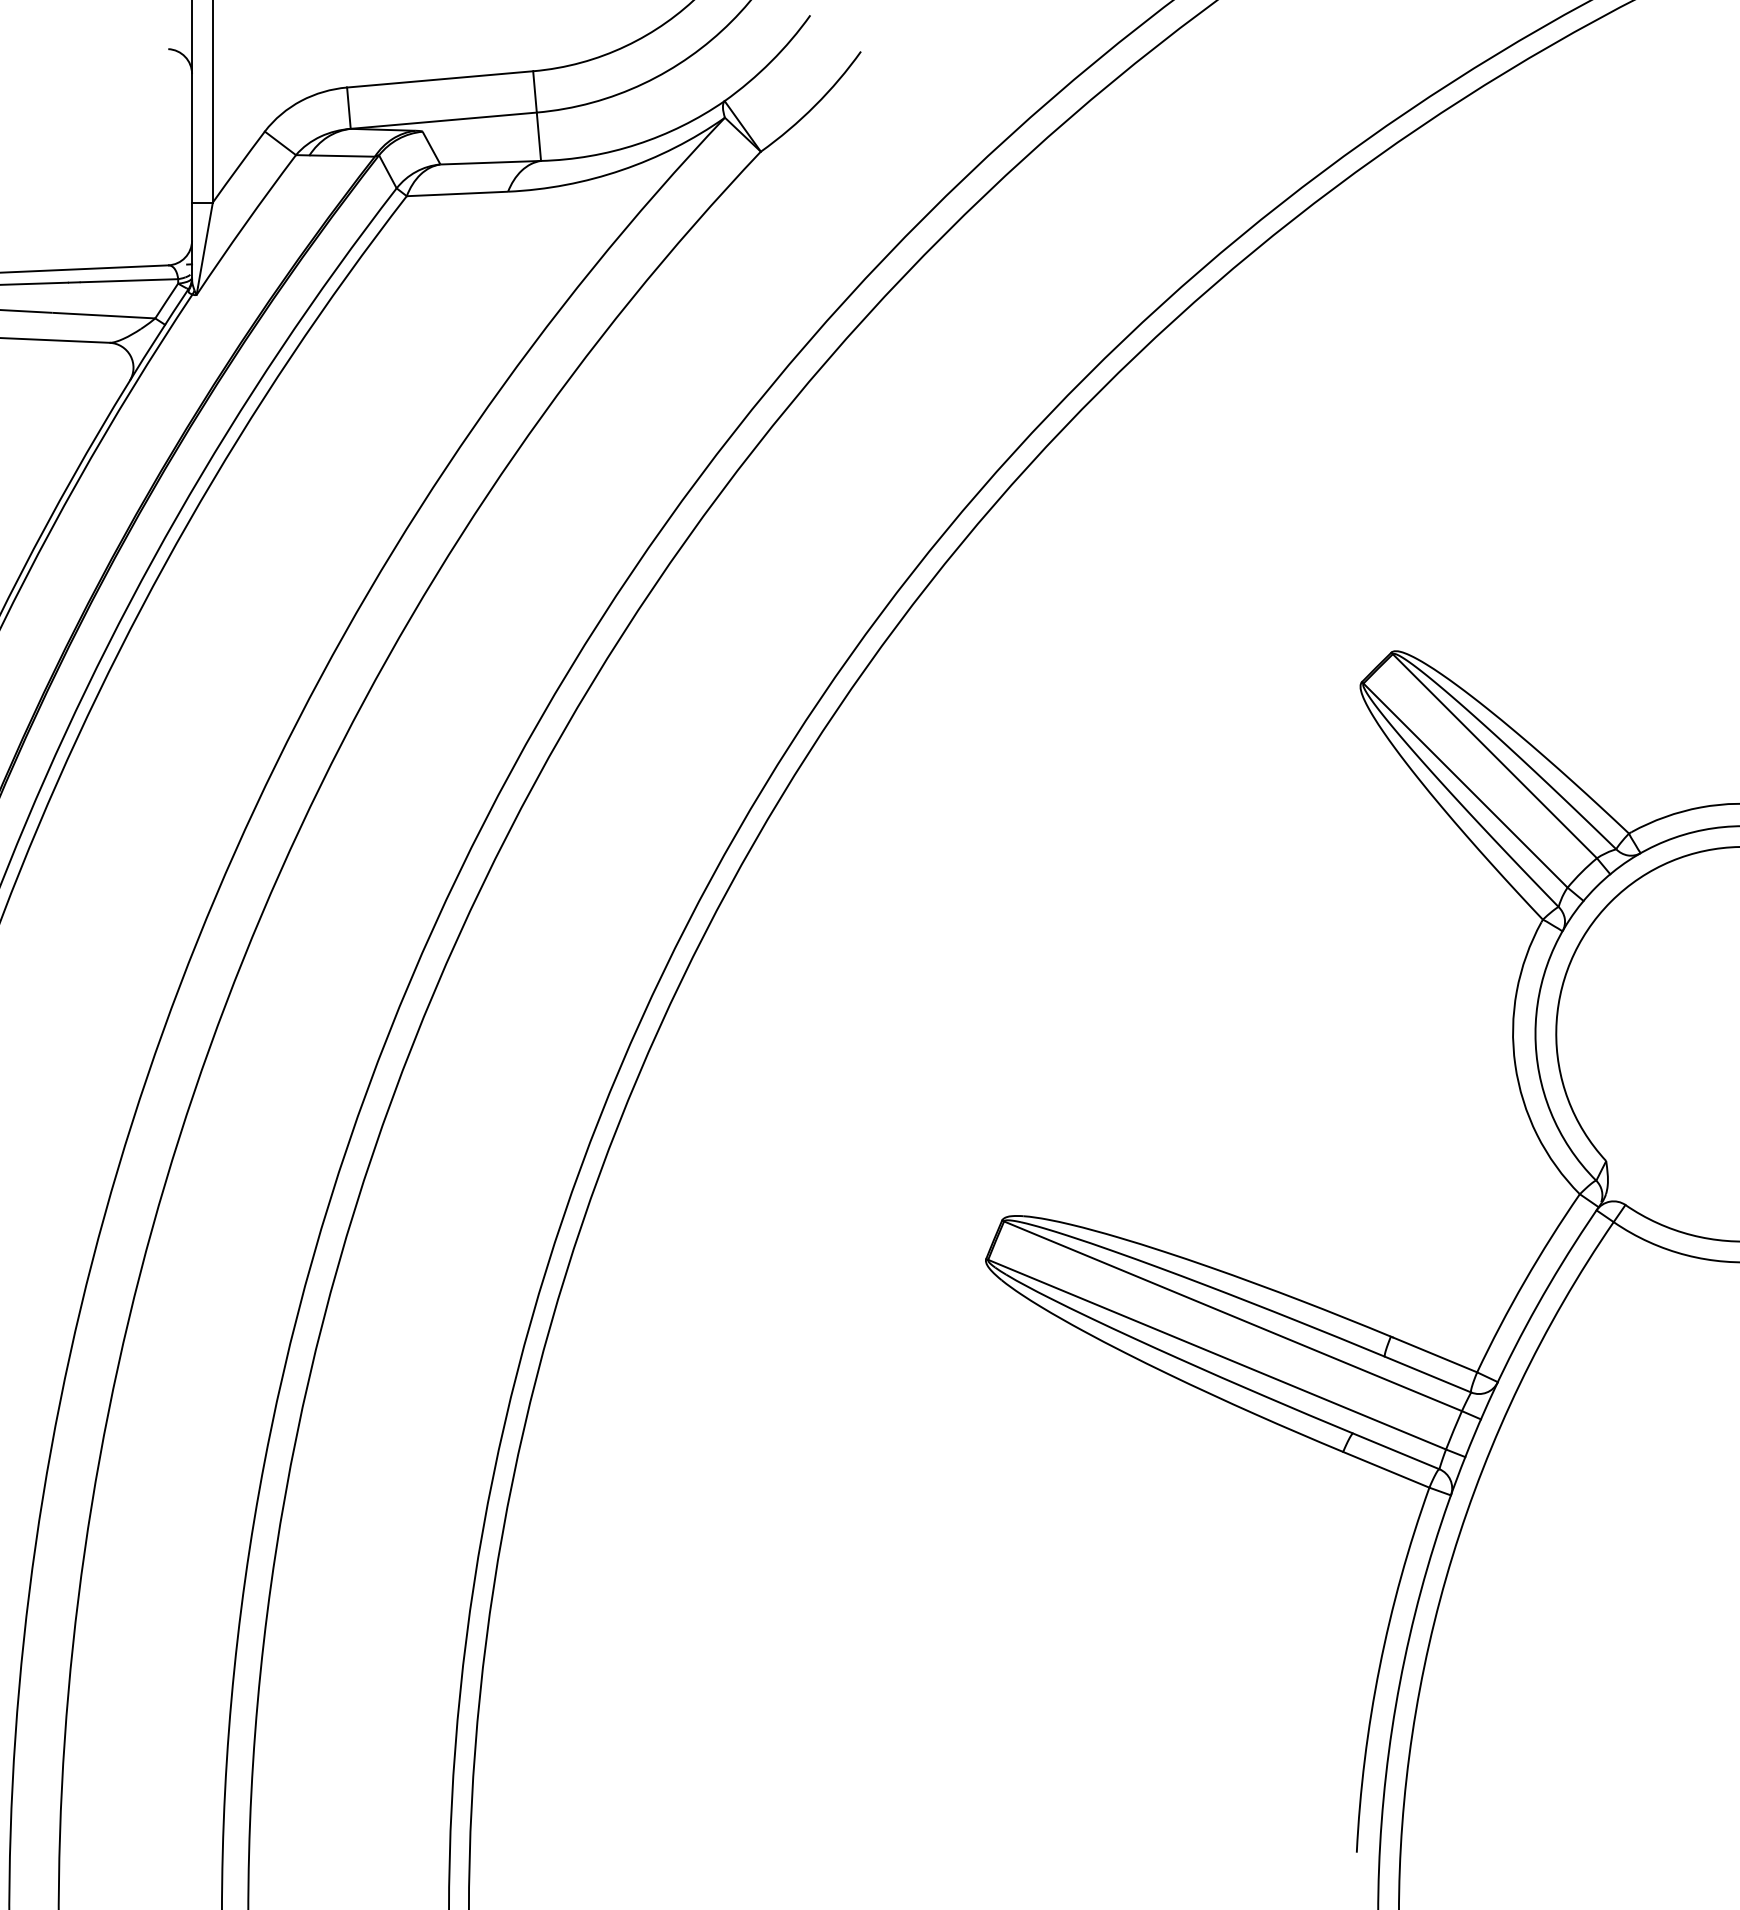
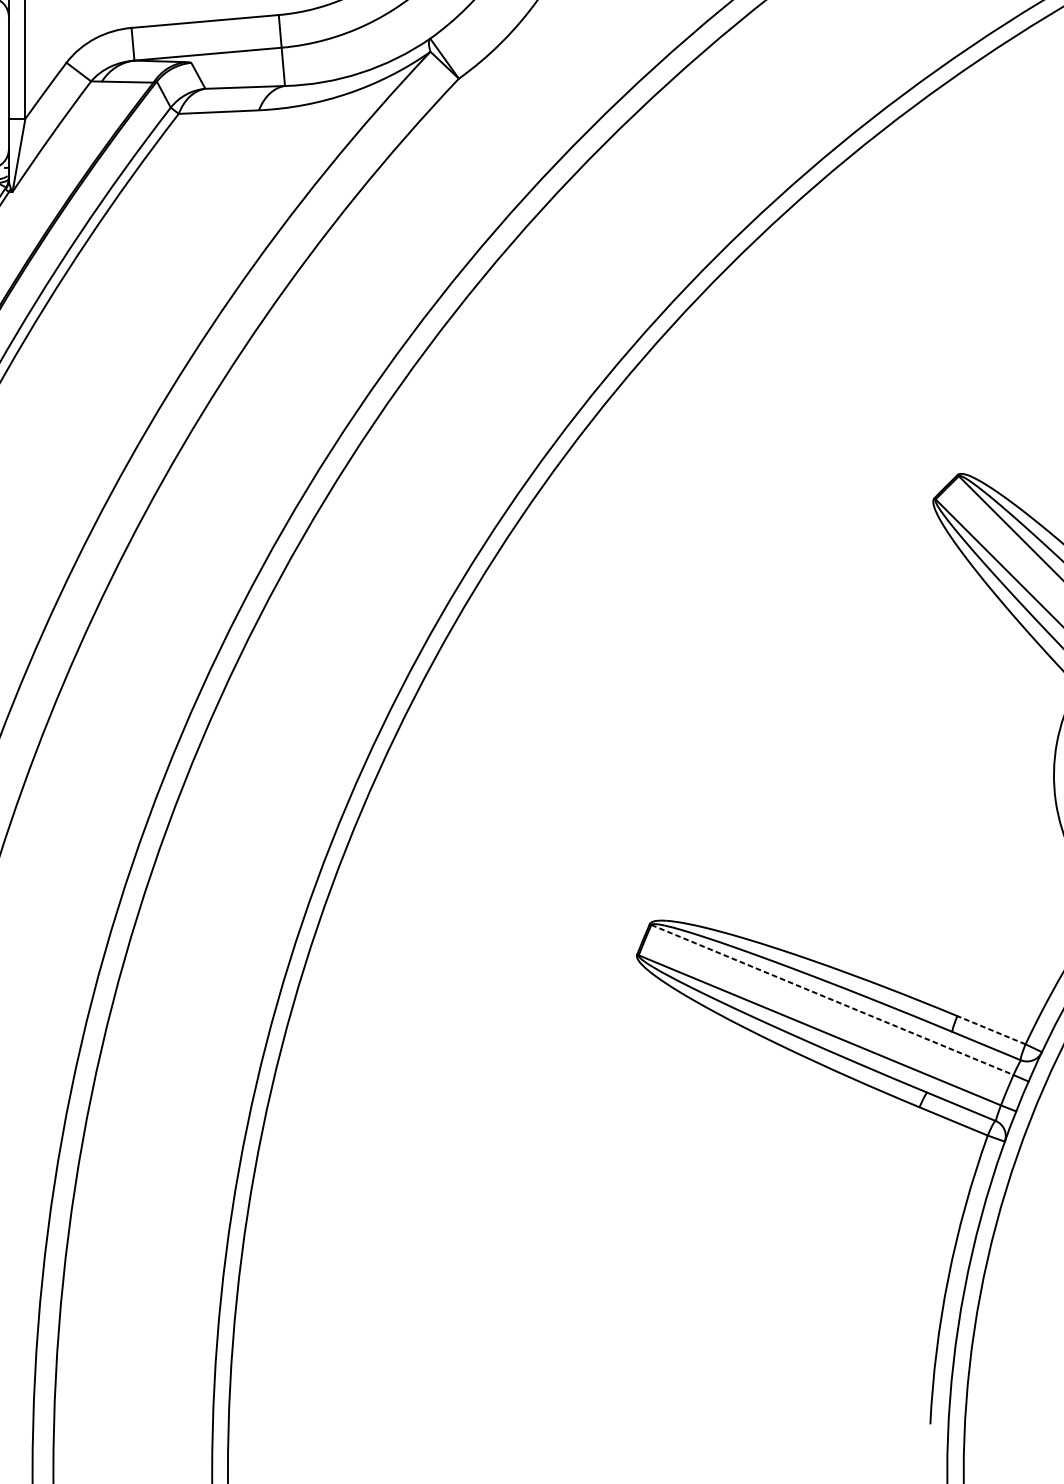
line: (1233, 1316) -> (832, 1000), solid -> dashed
line: (1435, 1354) -> (992, 1030), solid -> dashed

